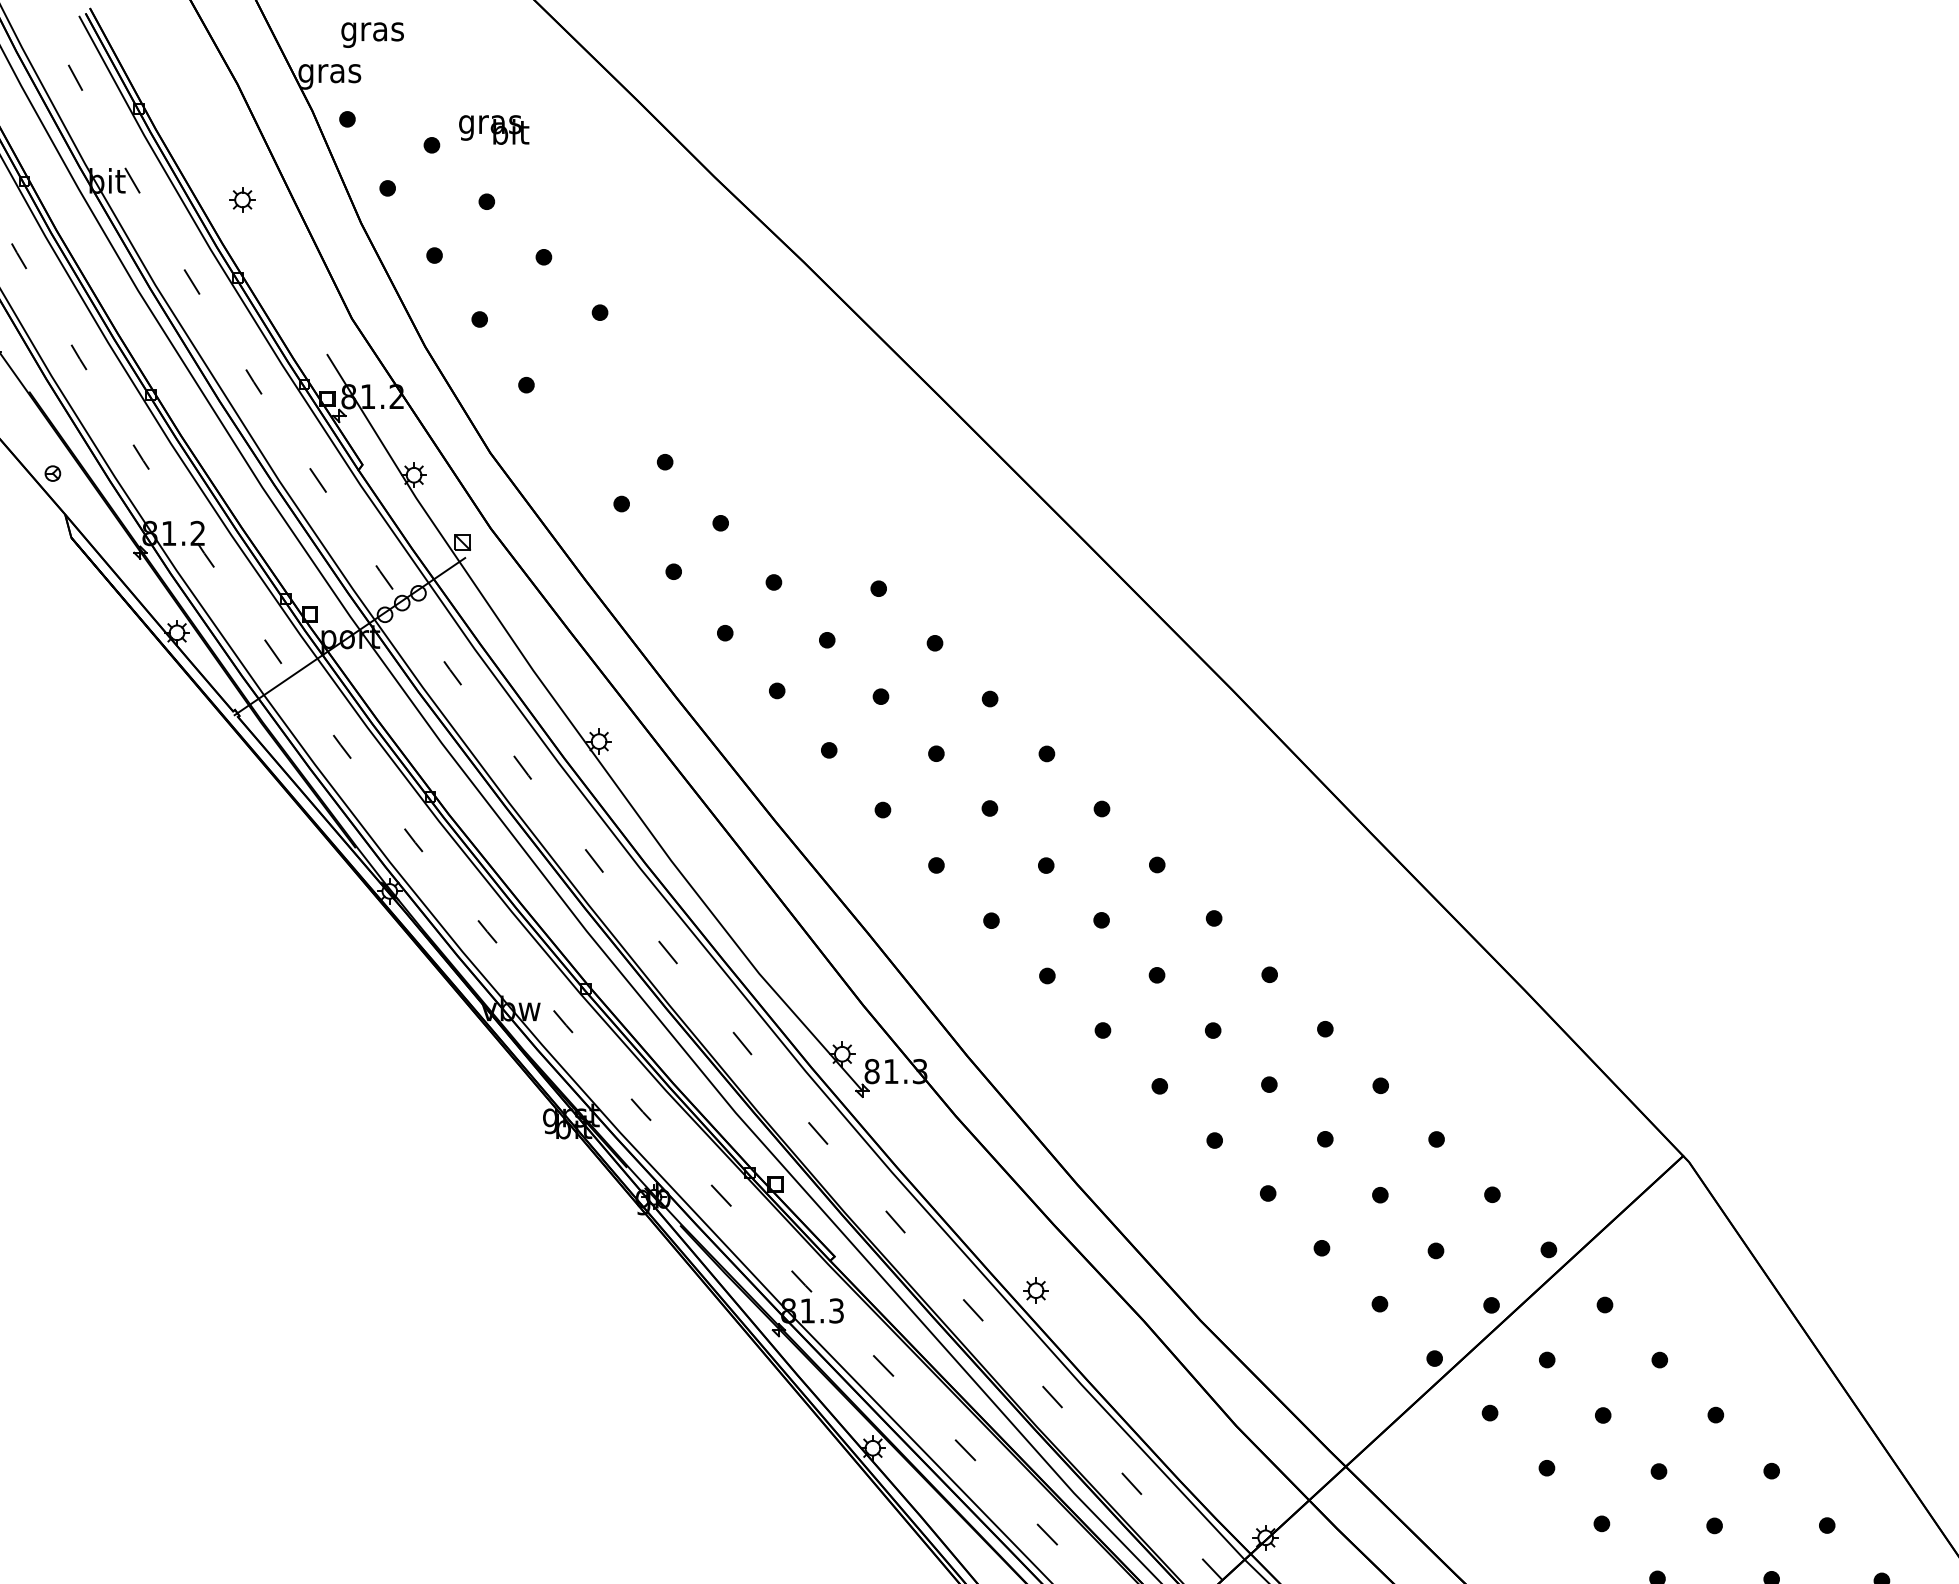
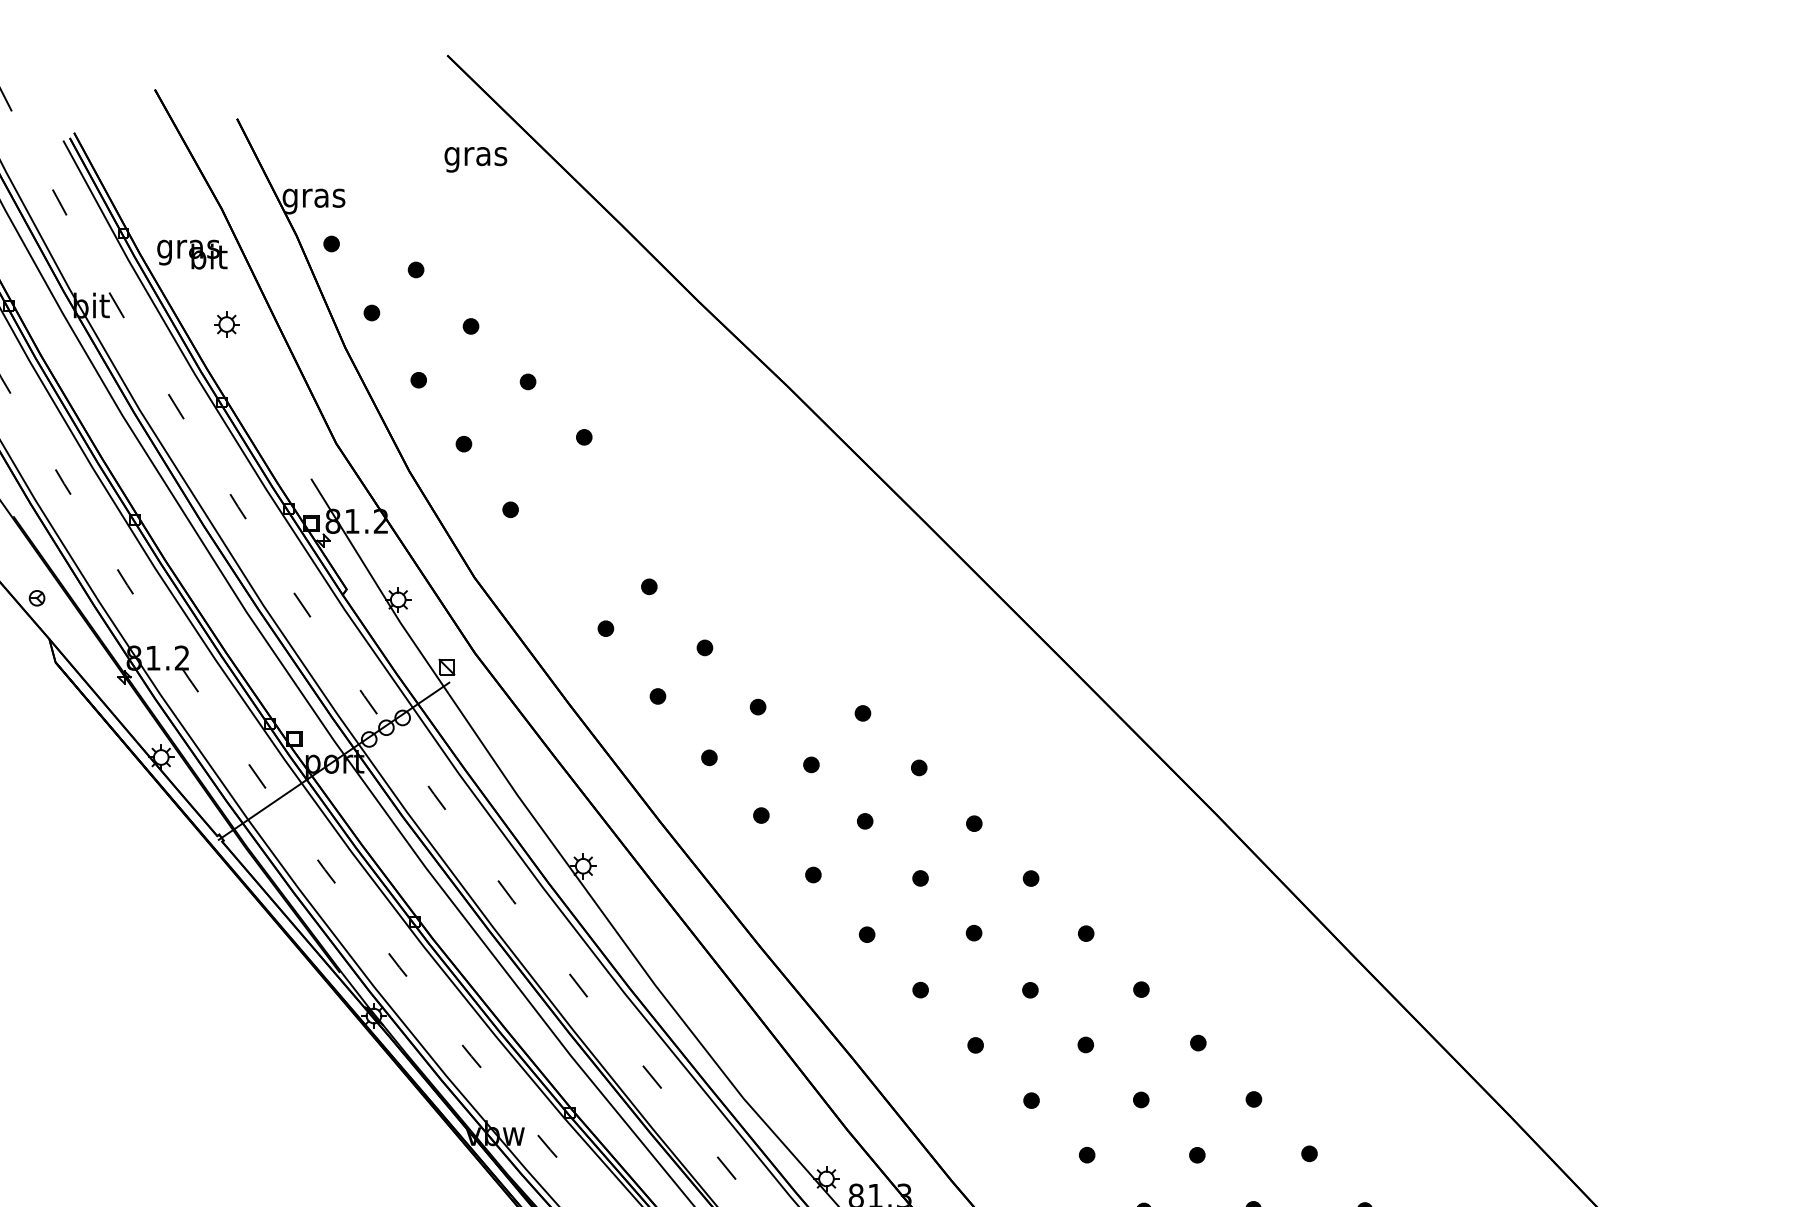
text: (372, 34) -> (475, 159), moved
text: (494, 129) -> (192, 254), moved

